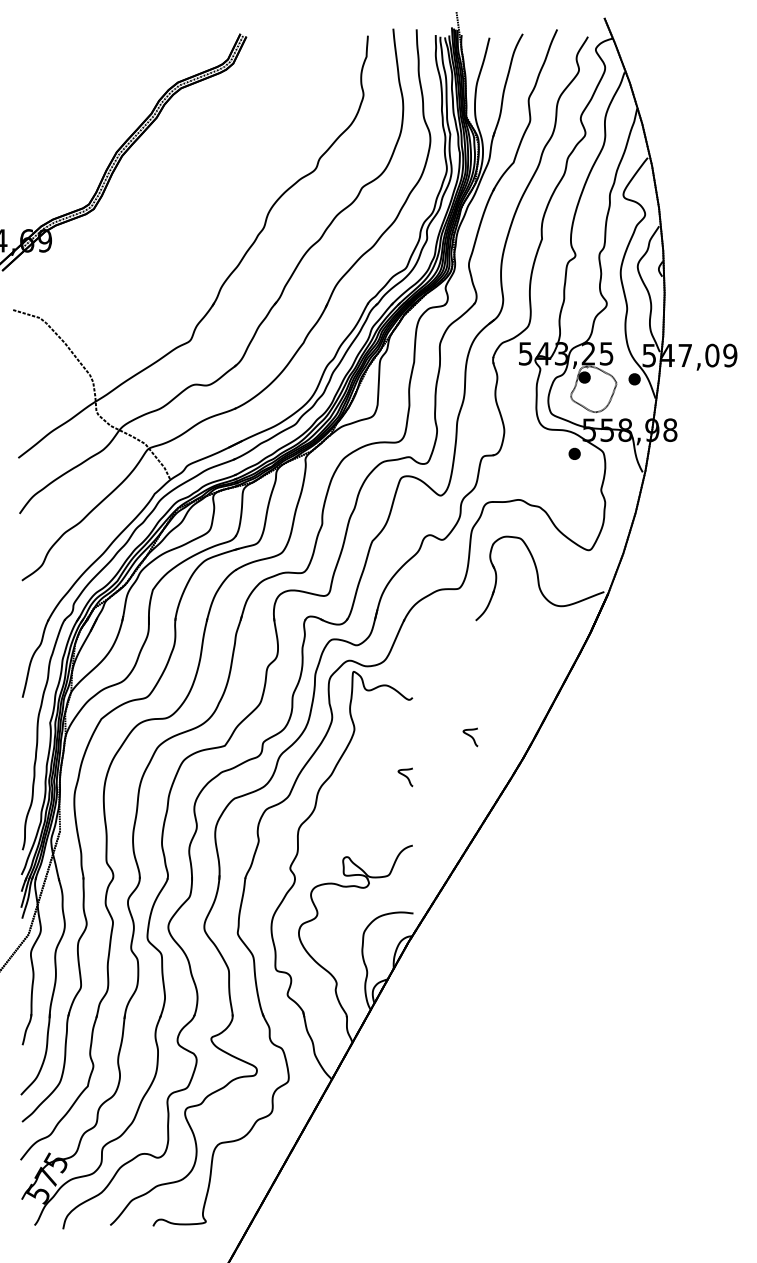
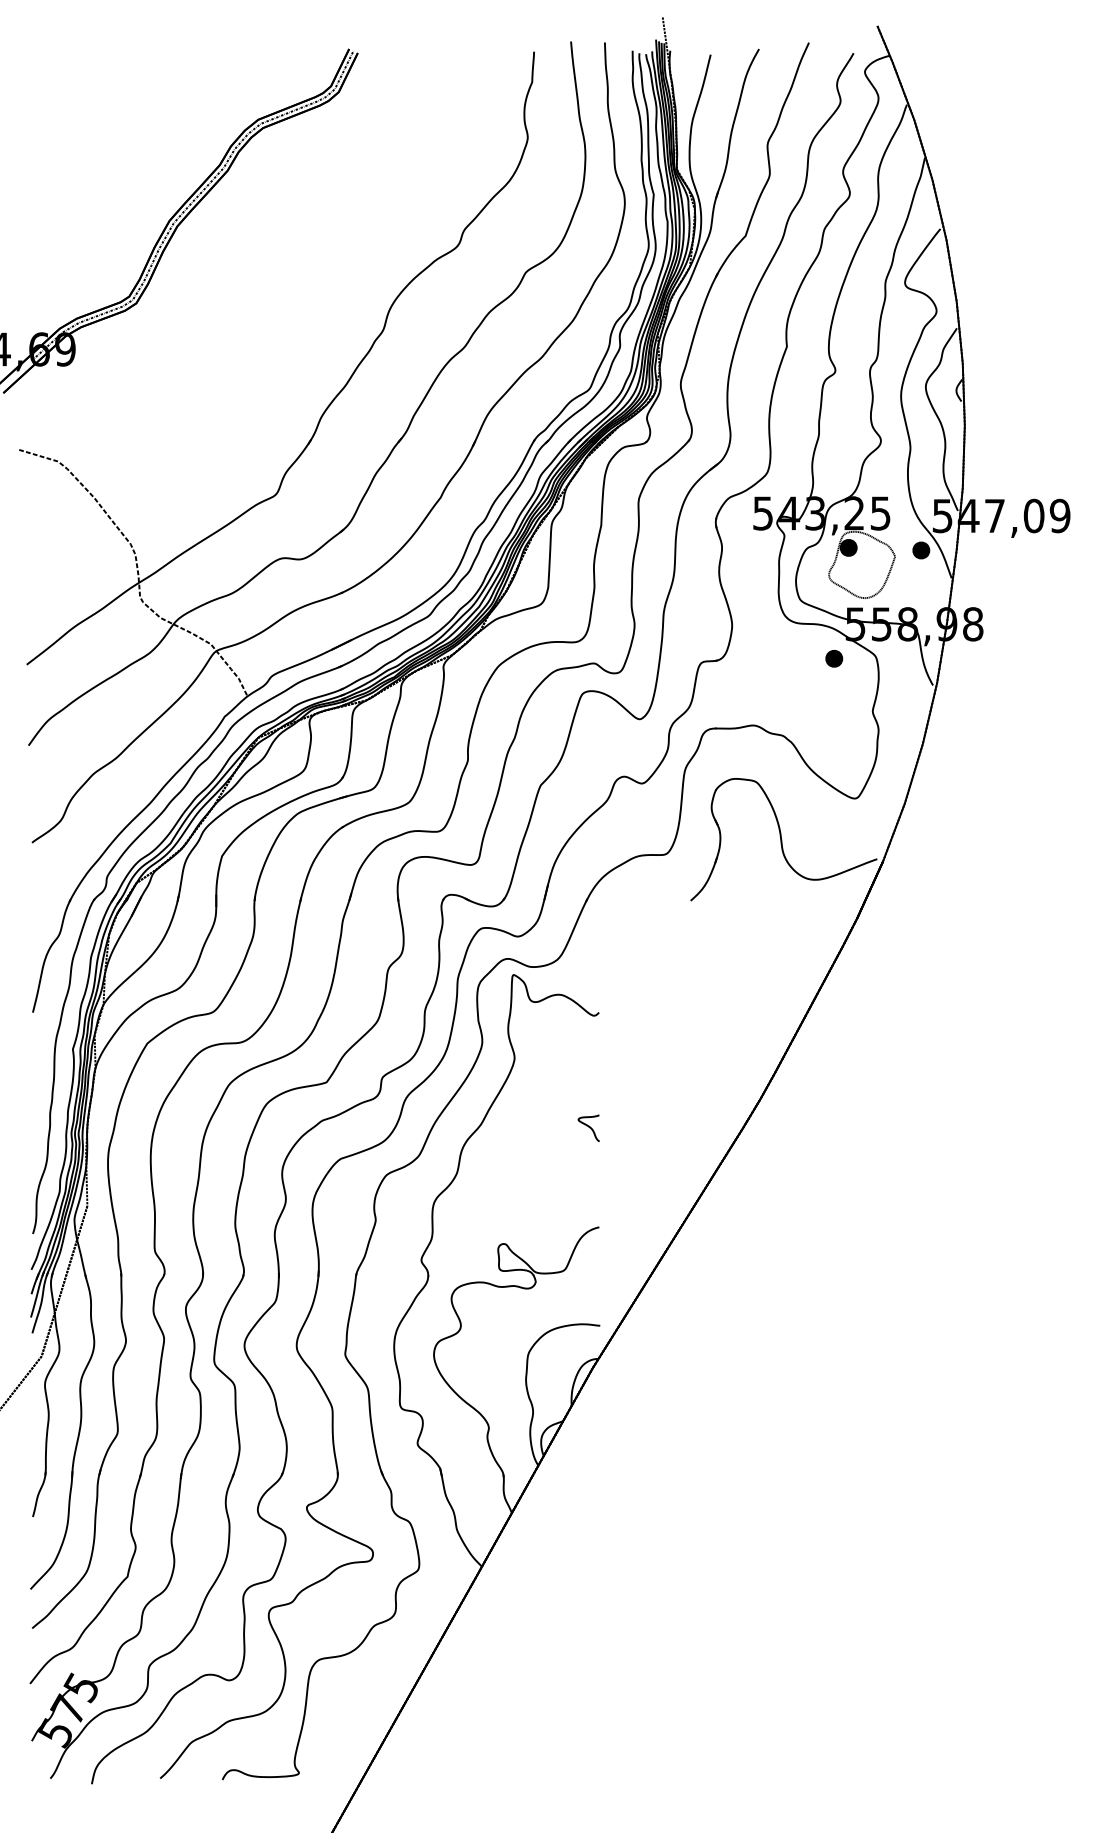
curve: (470, 737) -> (683, 1070), removed

